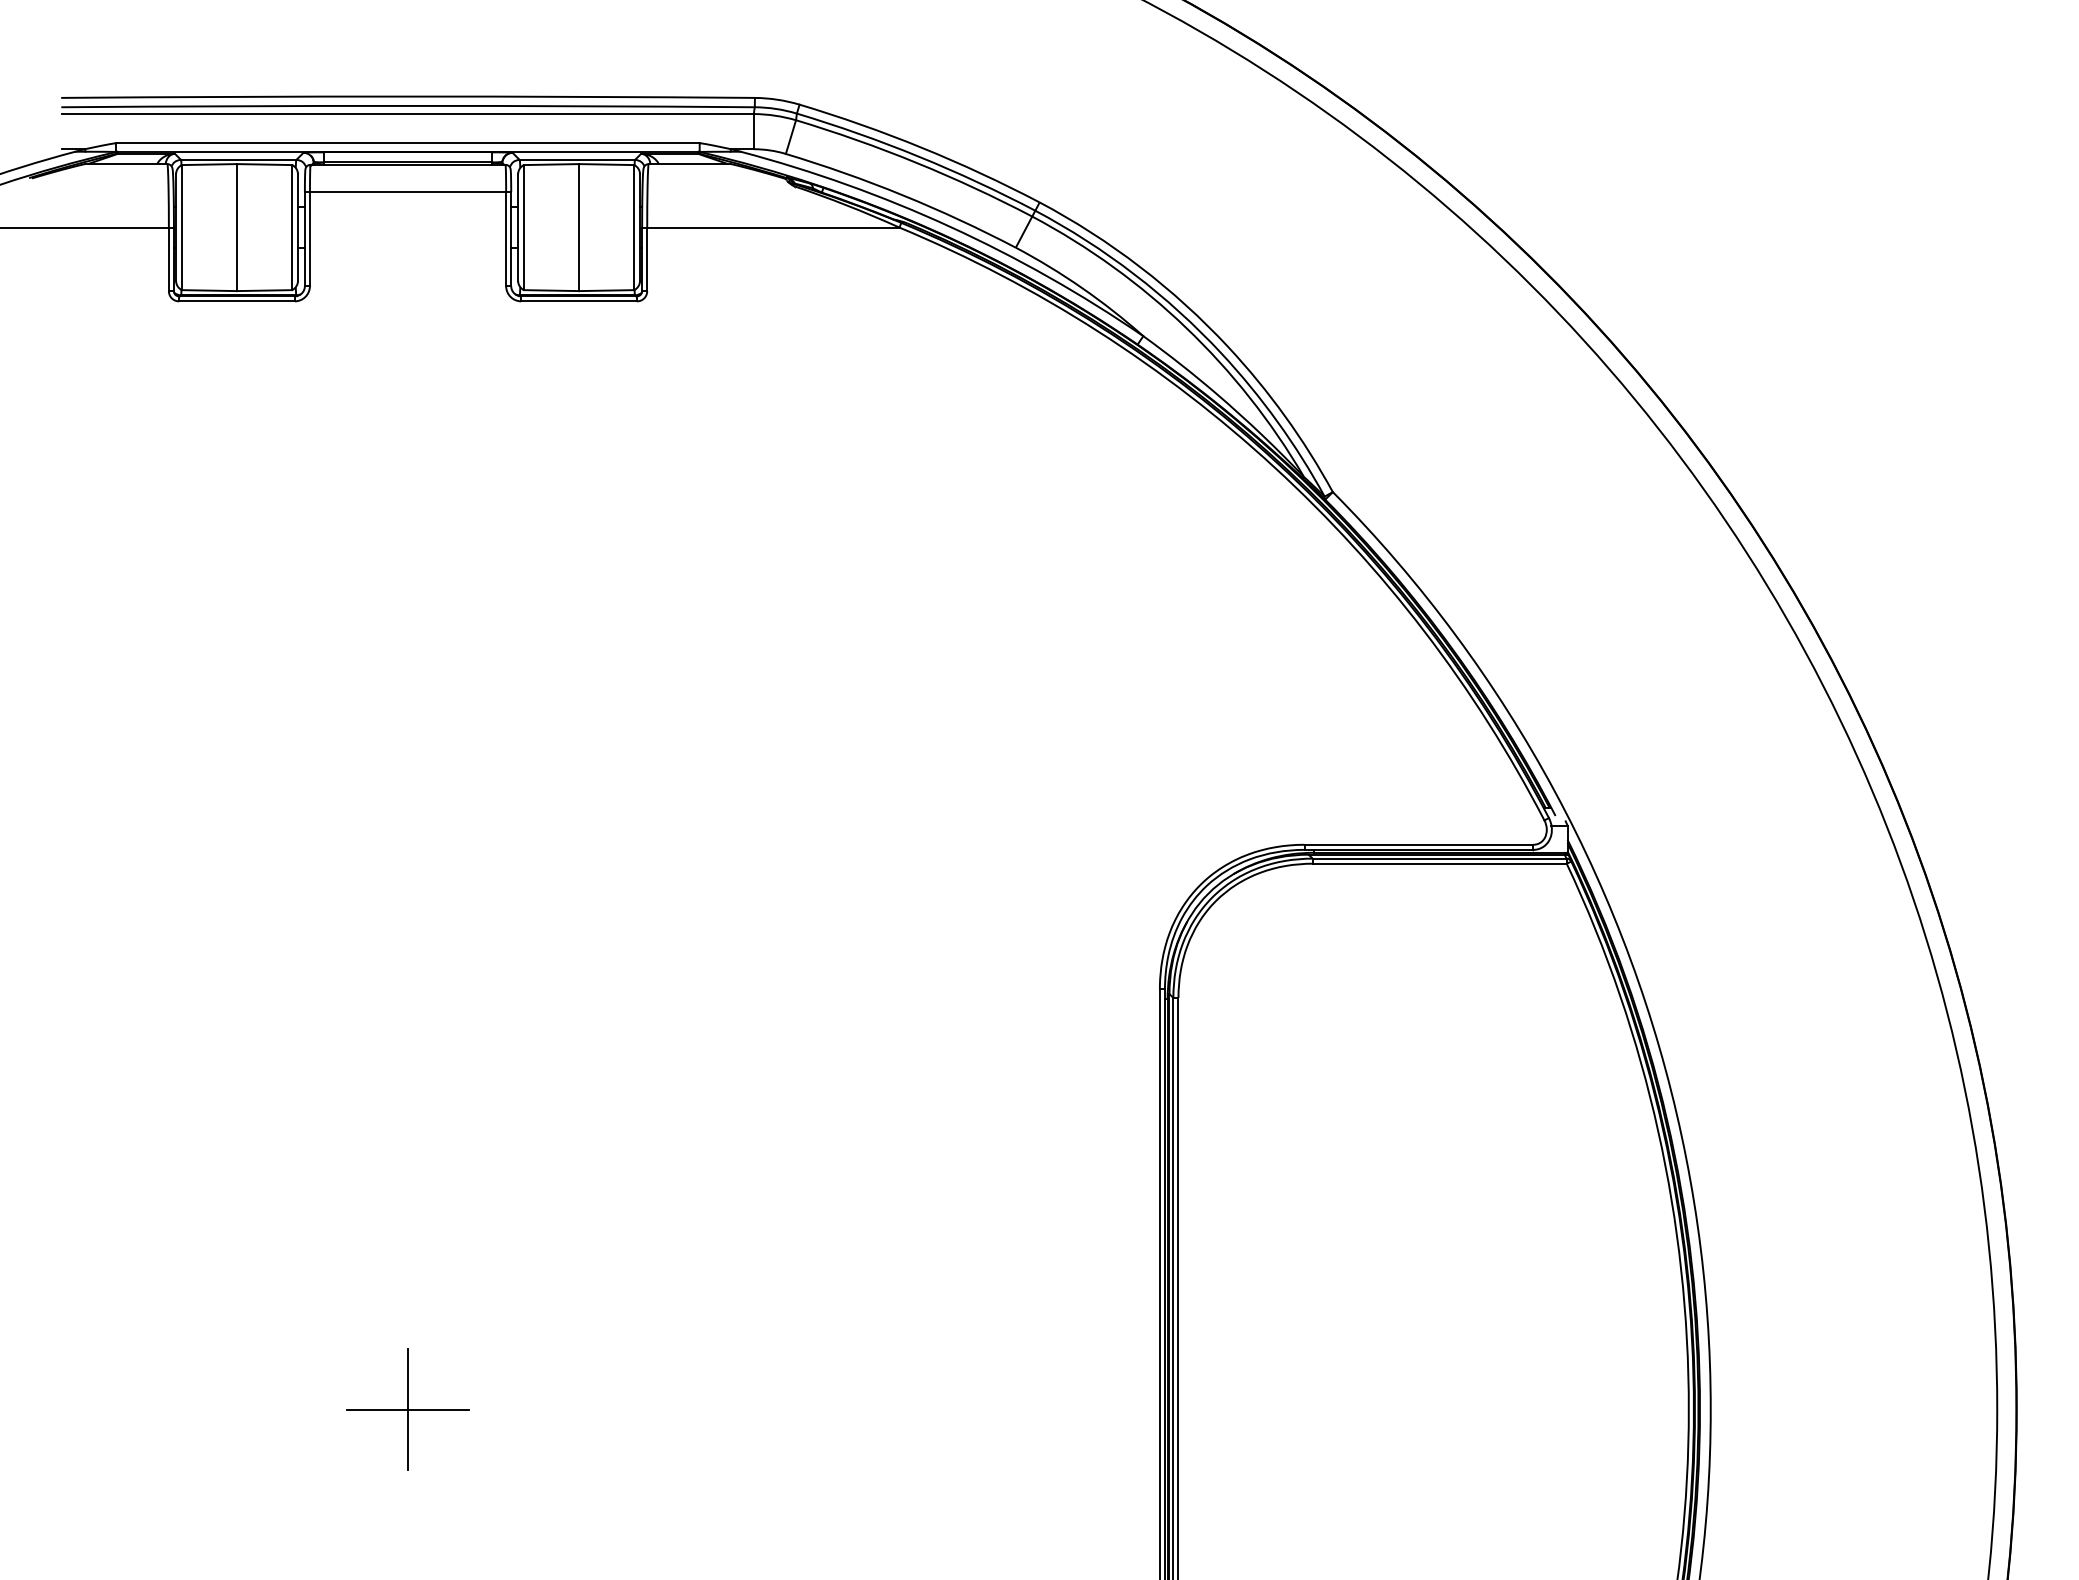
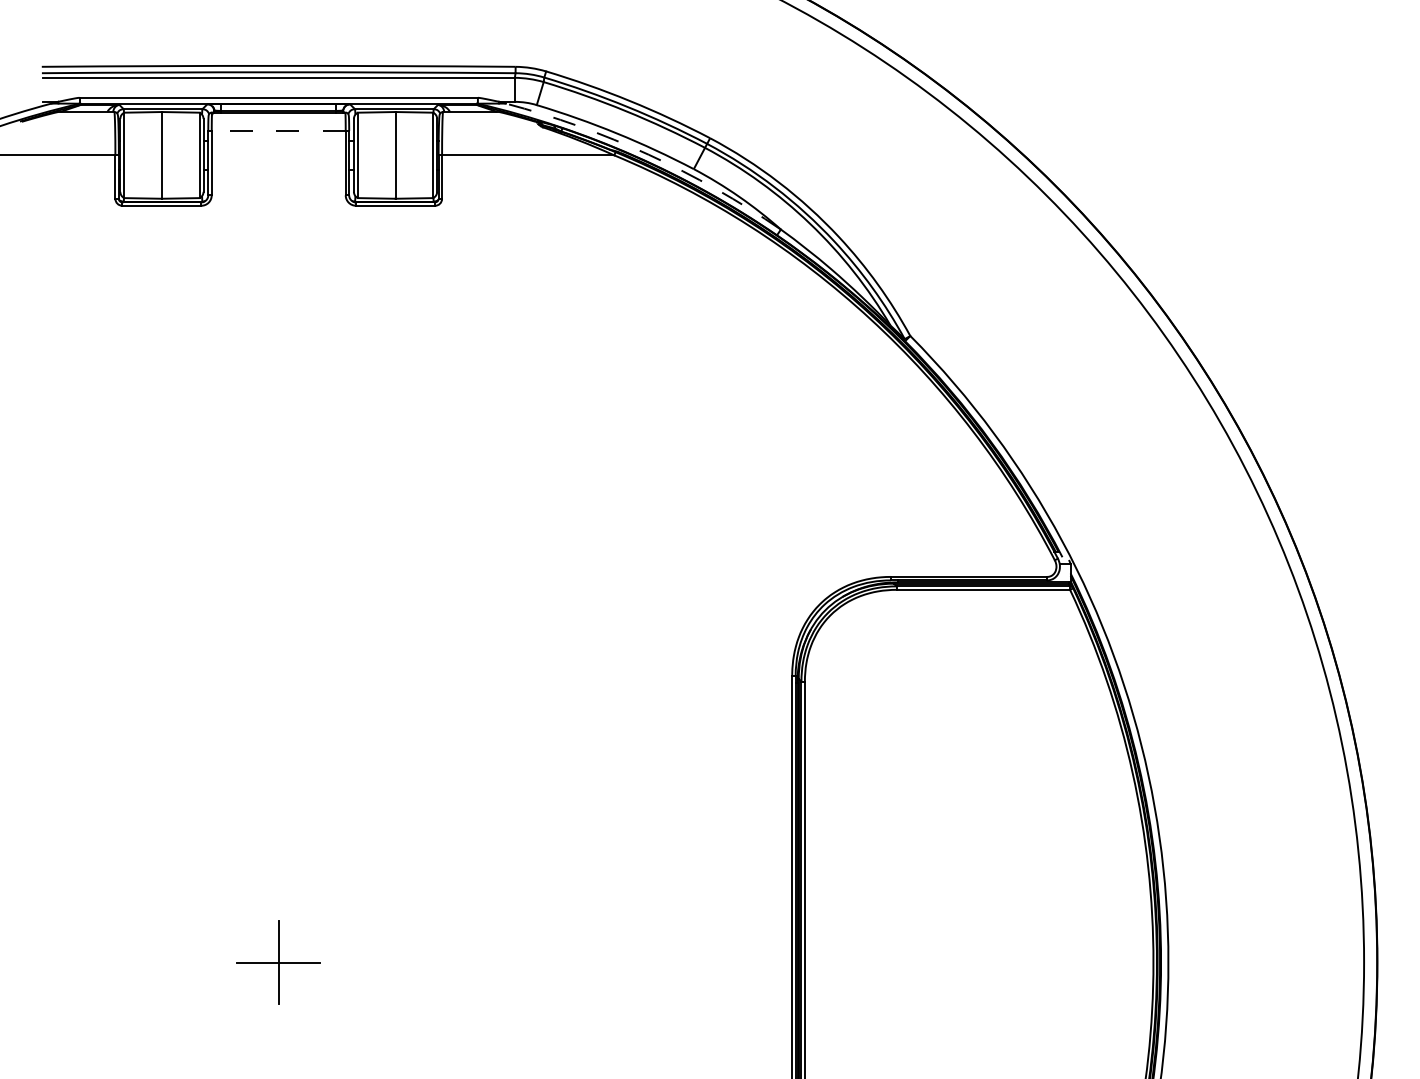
line: (407, 192) -> (278, 131), solid -> dashed
arc: (949, 226) -> (648, 154), solid -> dashed

